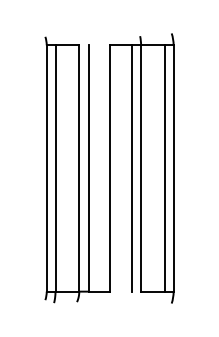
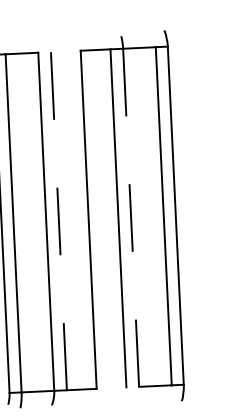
line: (88, 168) -> (58, 221), solid -> dashed
line: (141, 168) -> (131, 217), solid -> dashed

